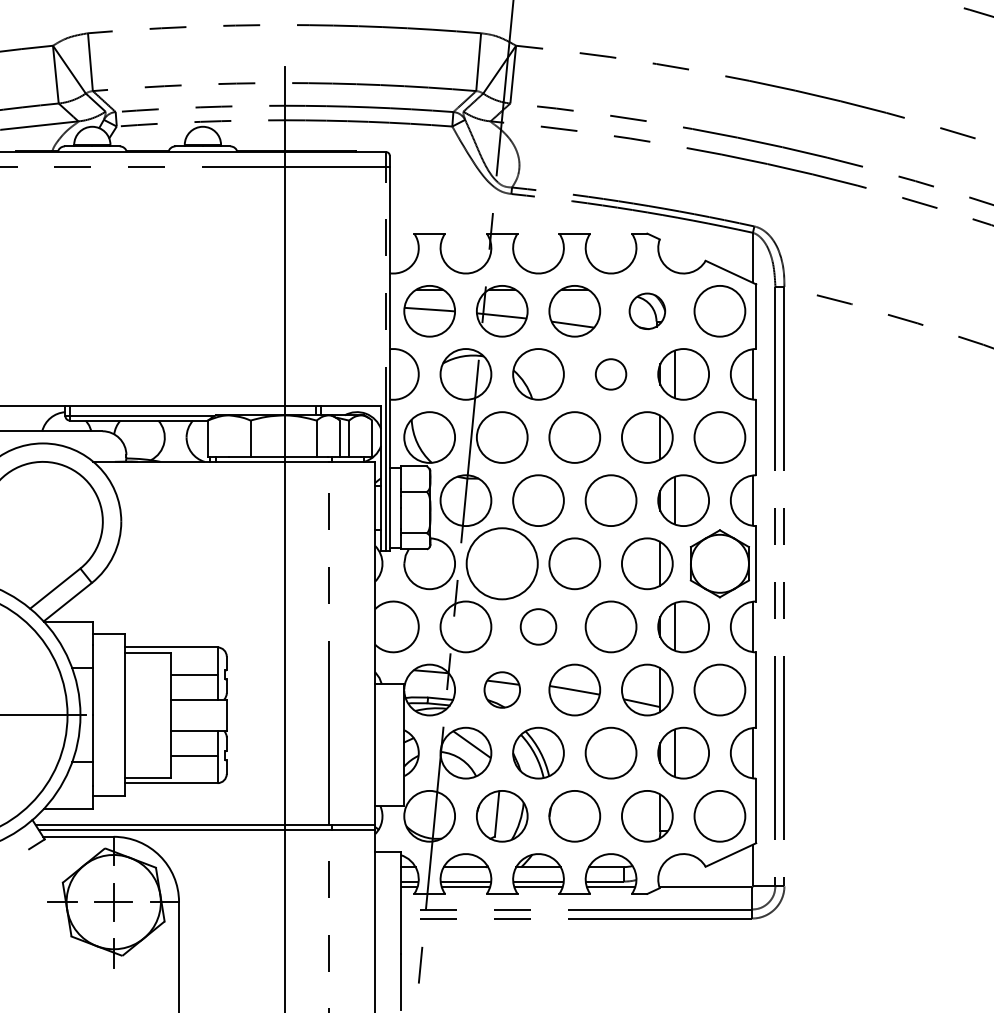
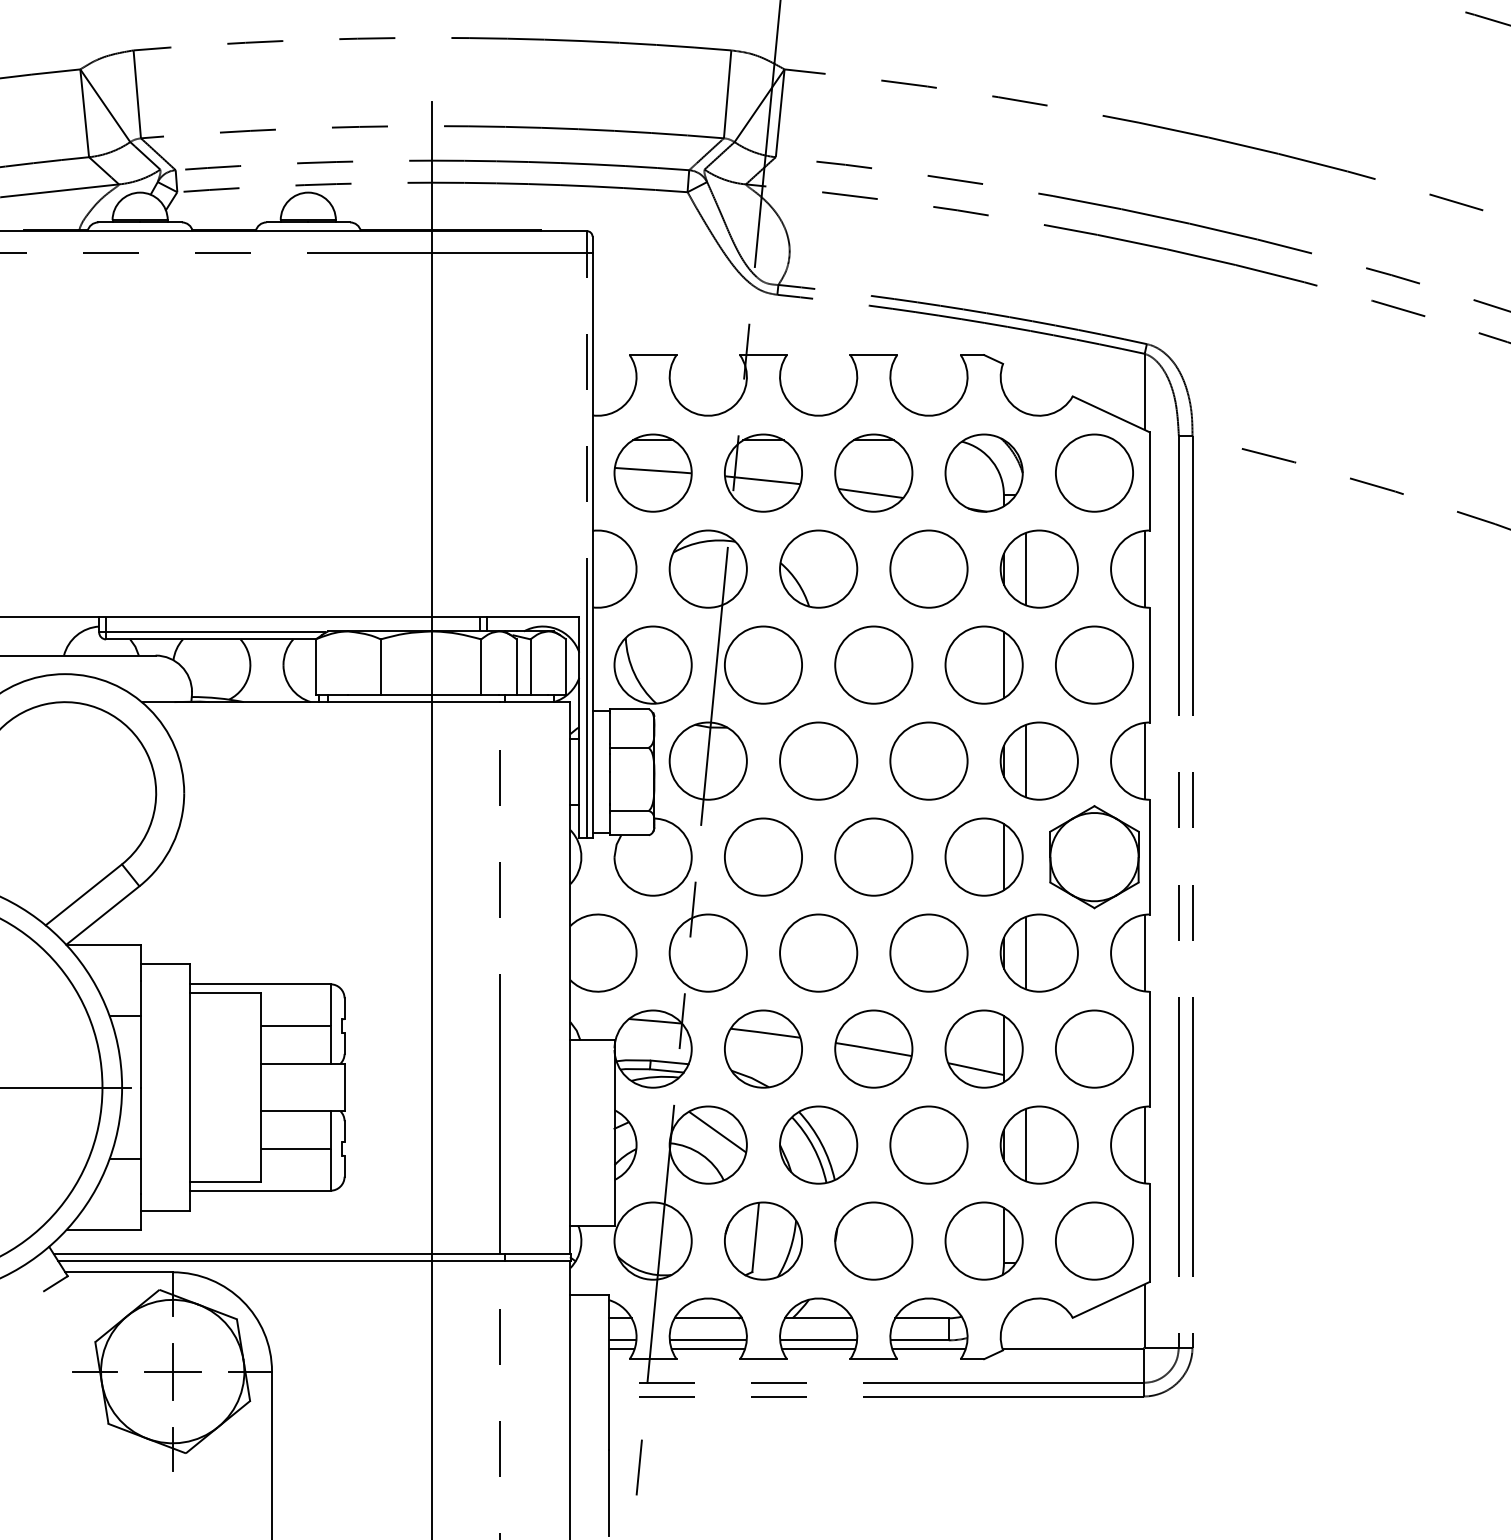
part: (647, 311) -> (984, 473), size x1.43
circle: (610, 374) -> (928, 569), size x1.67
circle: (501, 563) -> (762, 856), size x0.71
circle: (538, 626) -> (818, 952), size x1.43
part: (502, 689) -> (763, 1048), size x1.43

